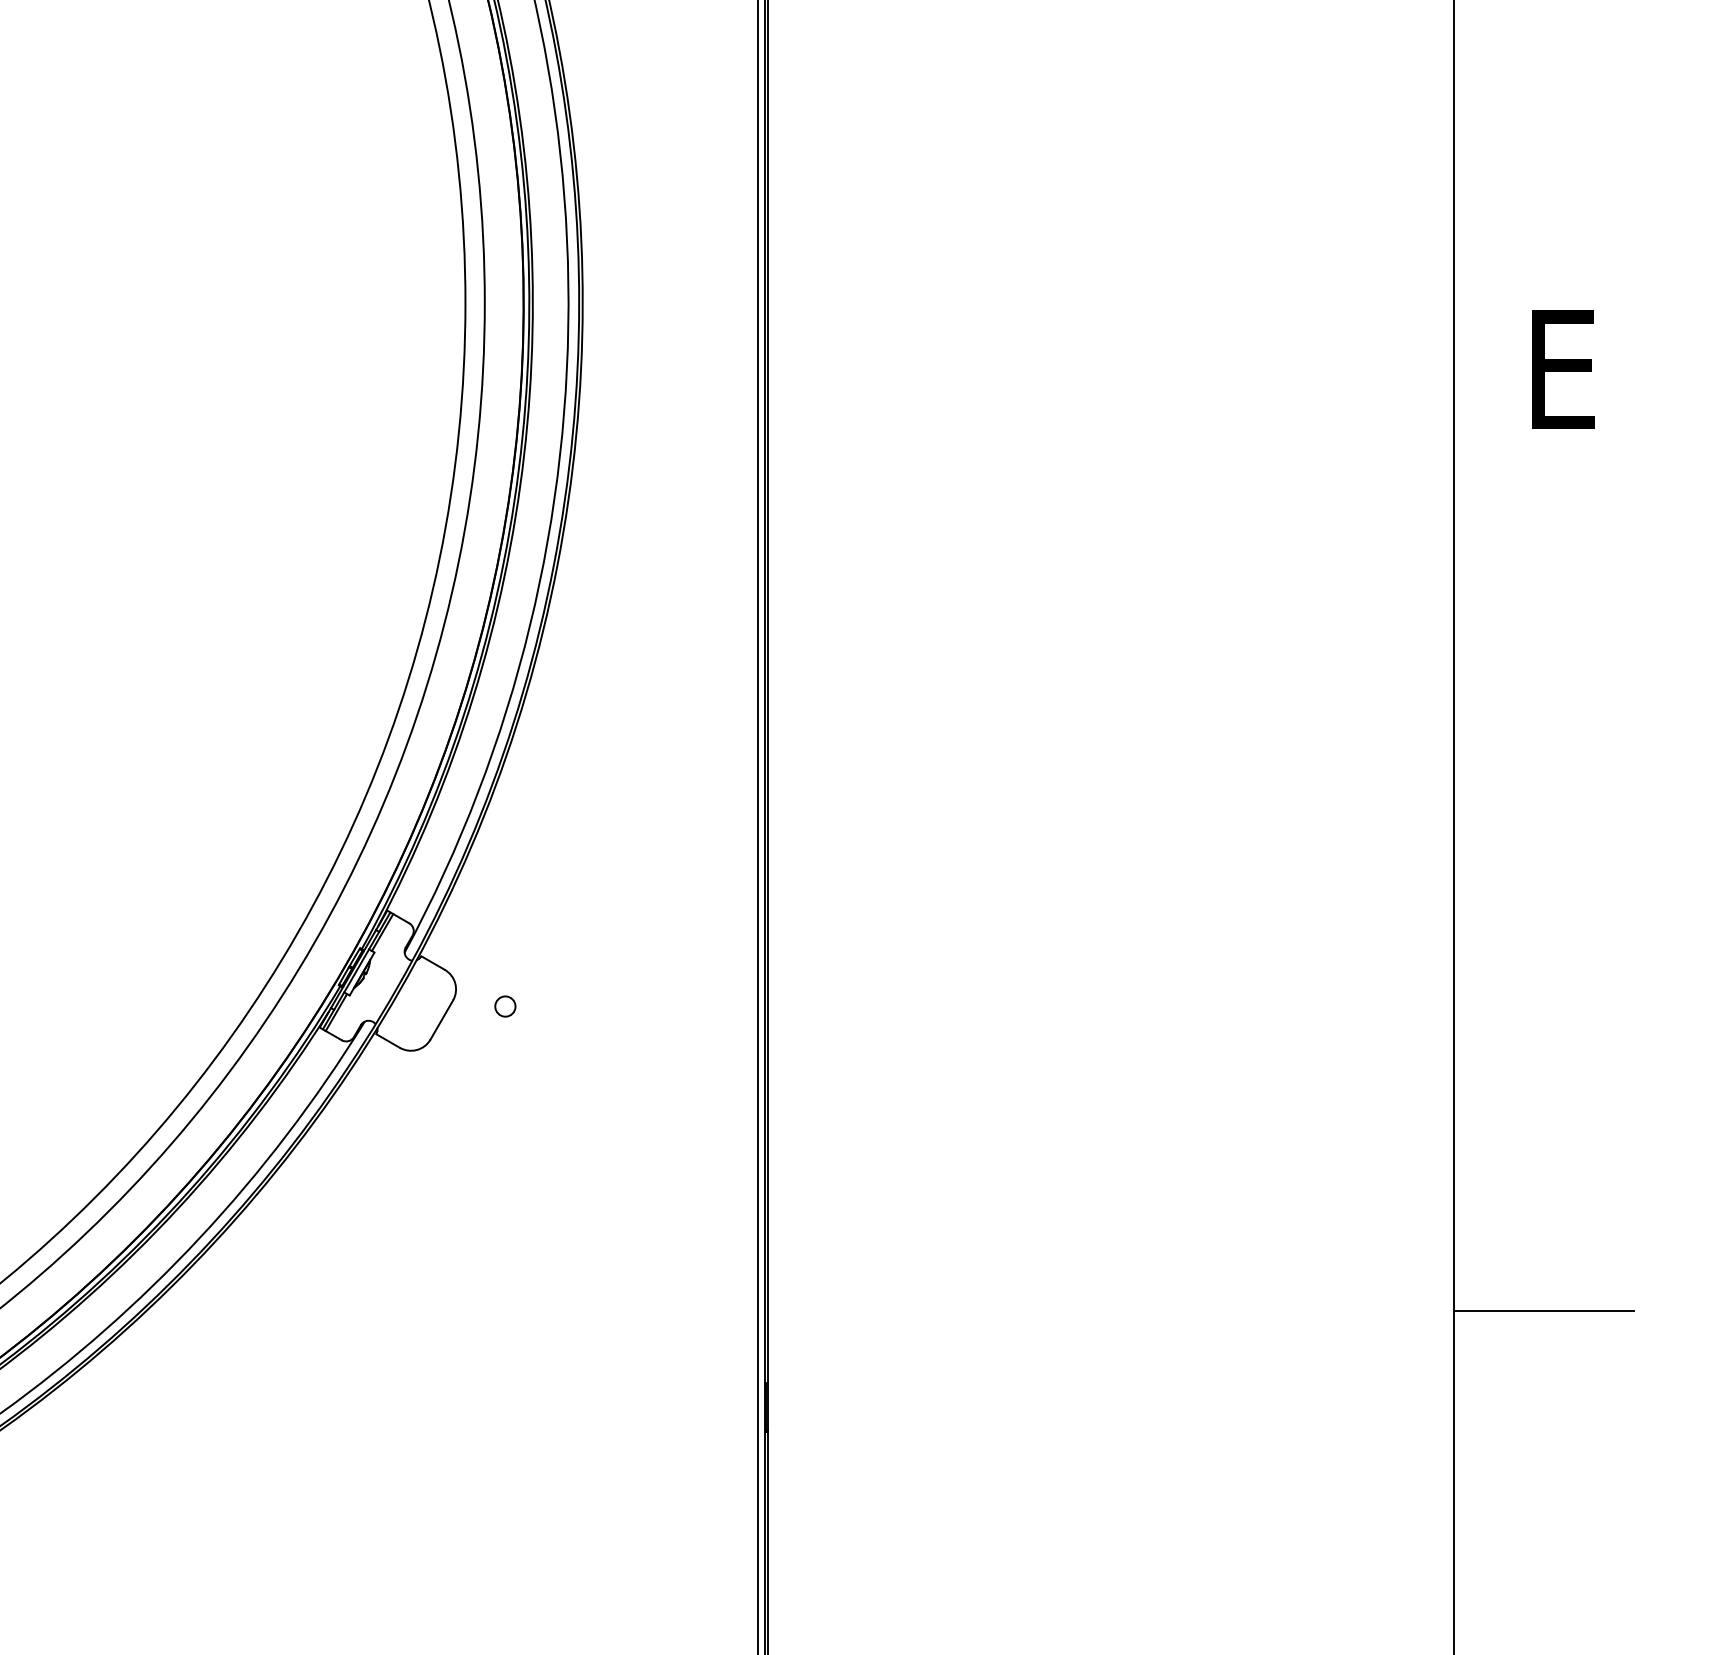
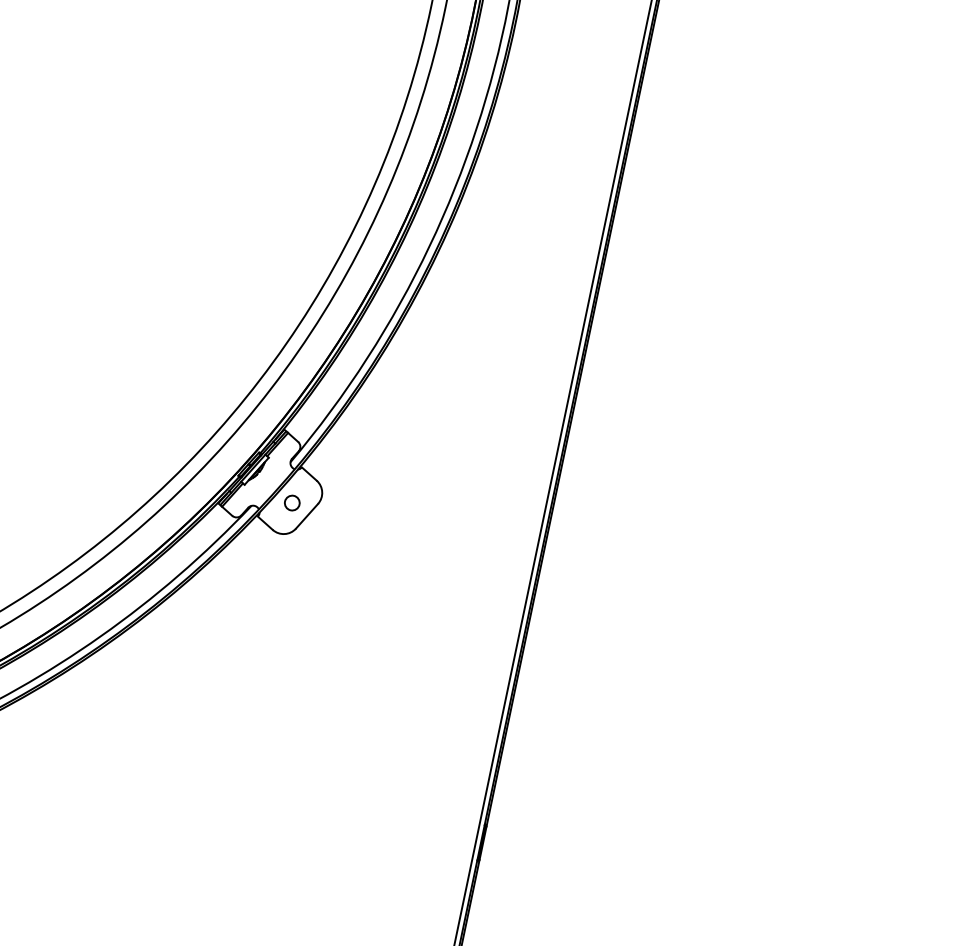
circle: (505, 1006) -> (292, 503), moved

